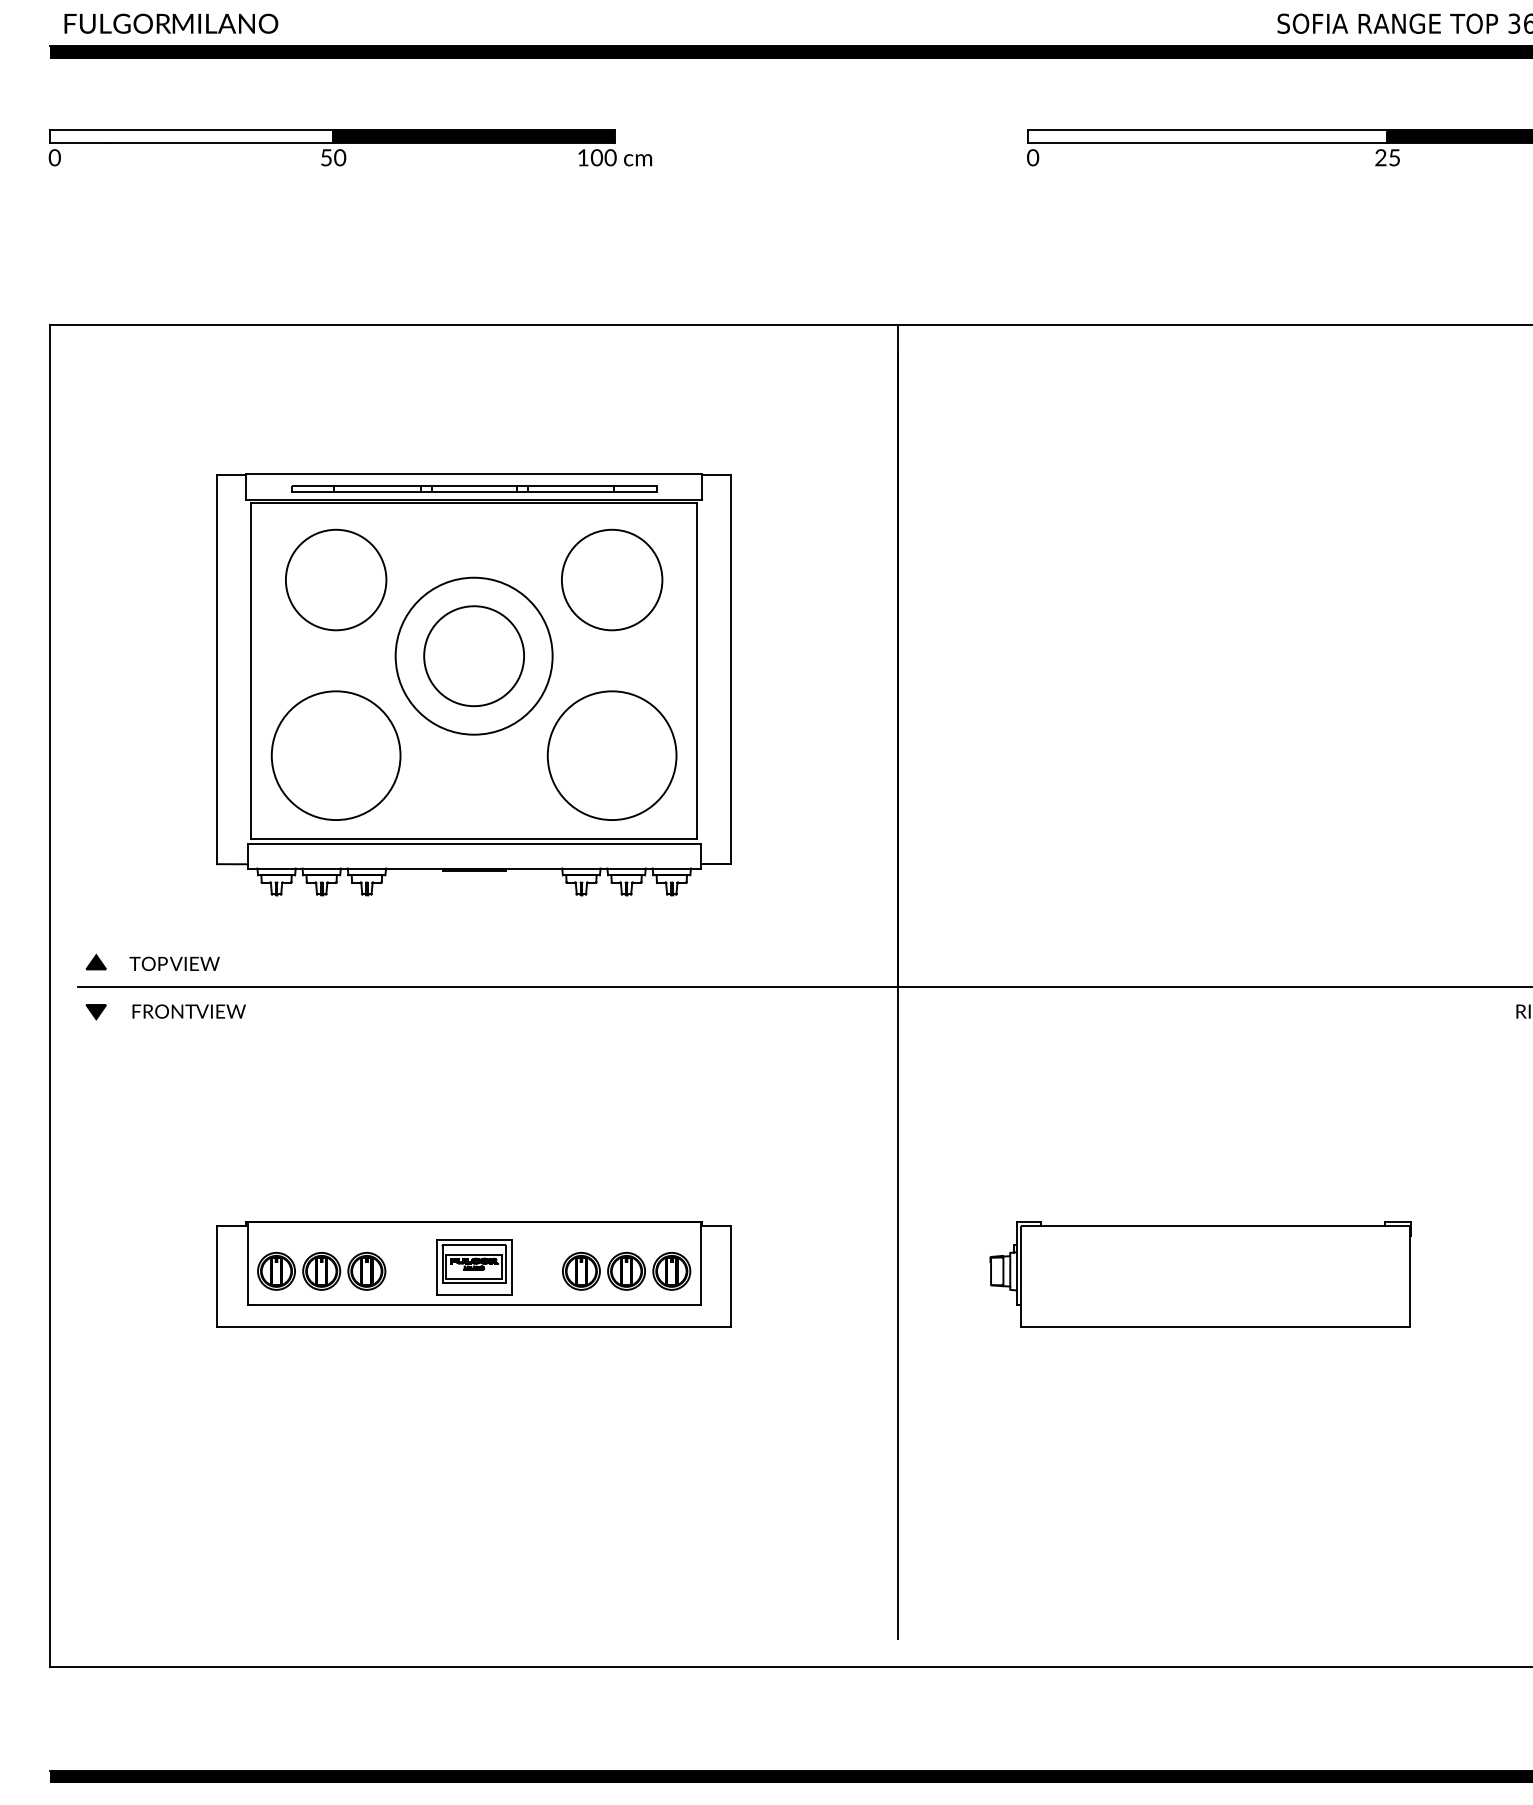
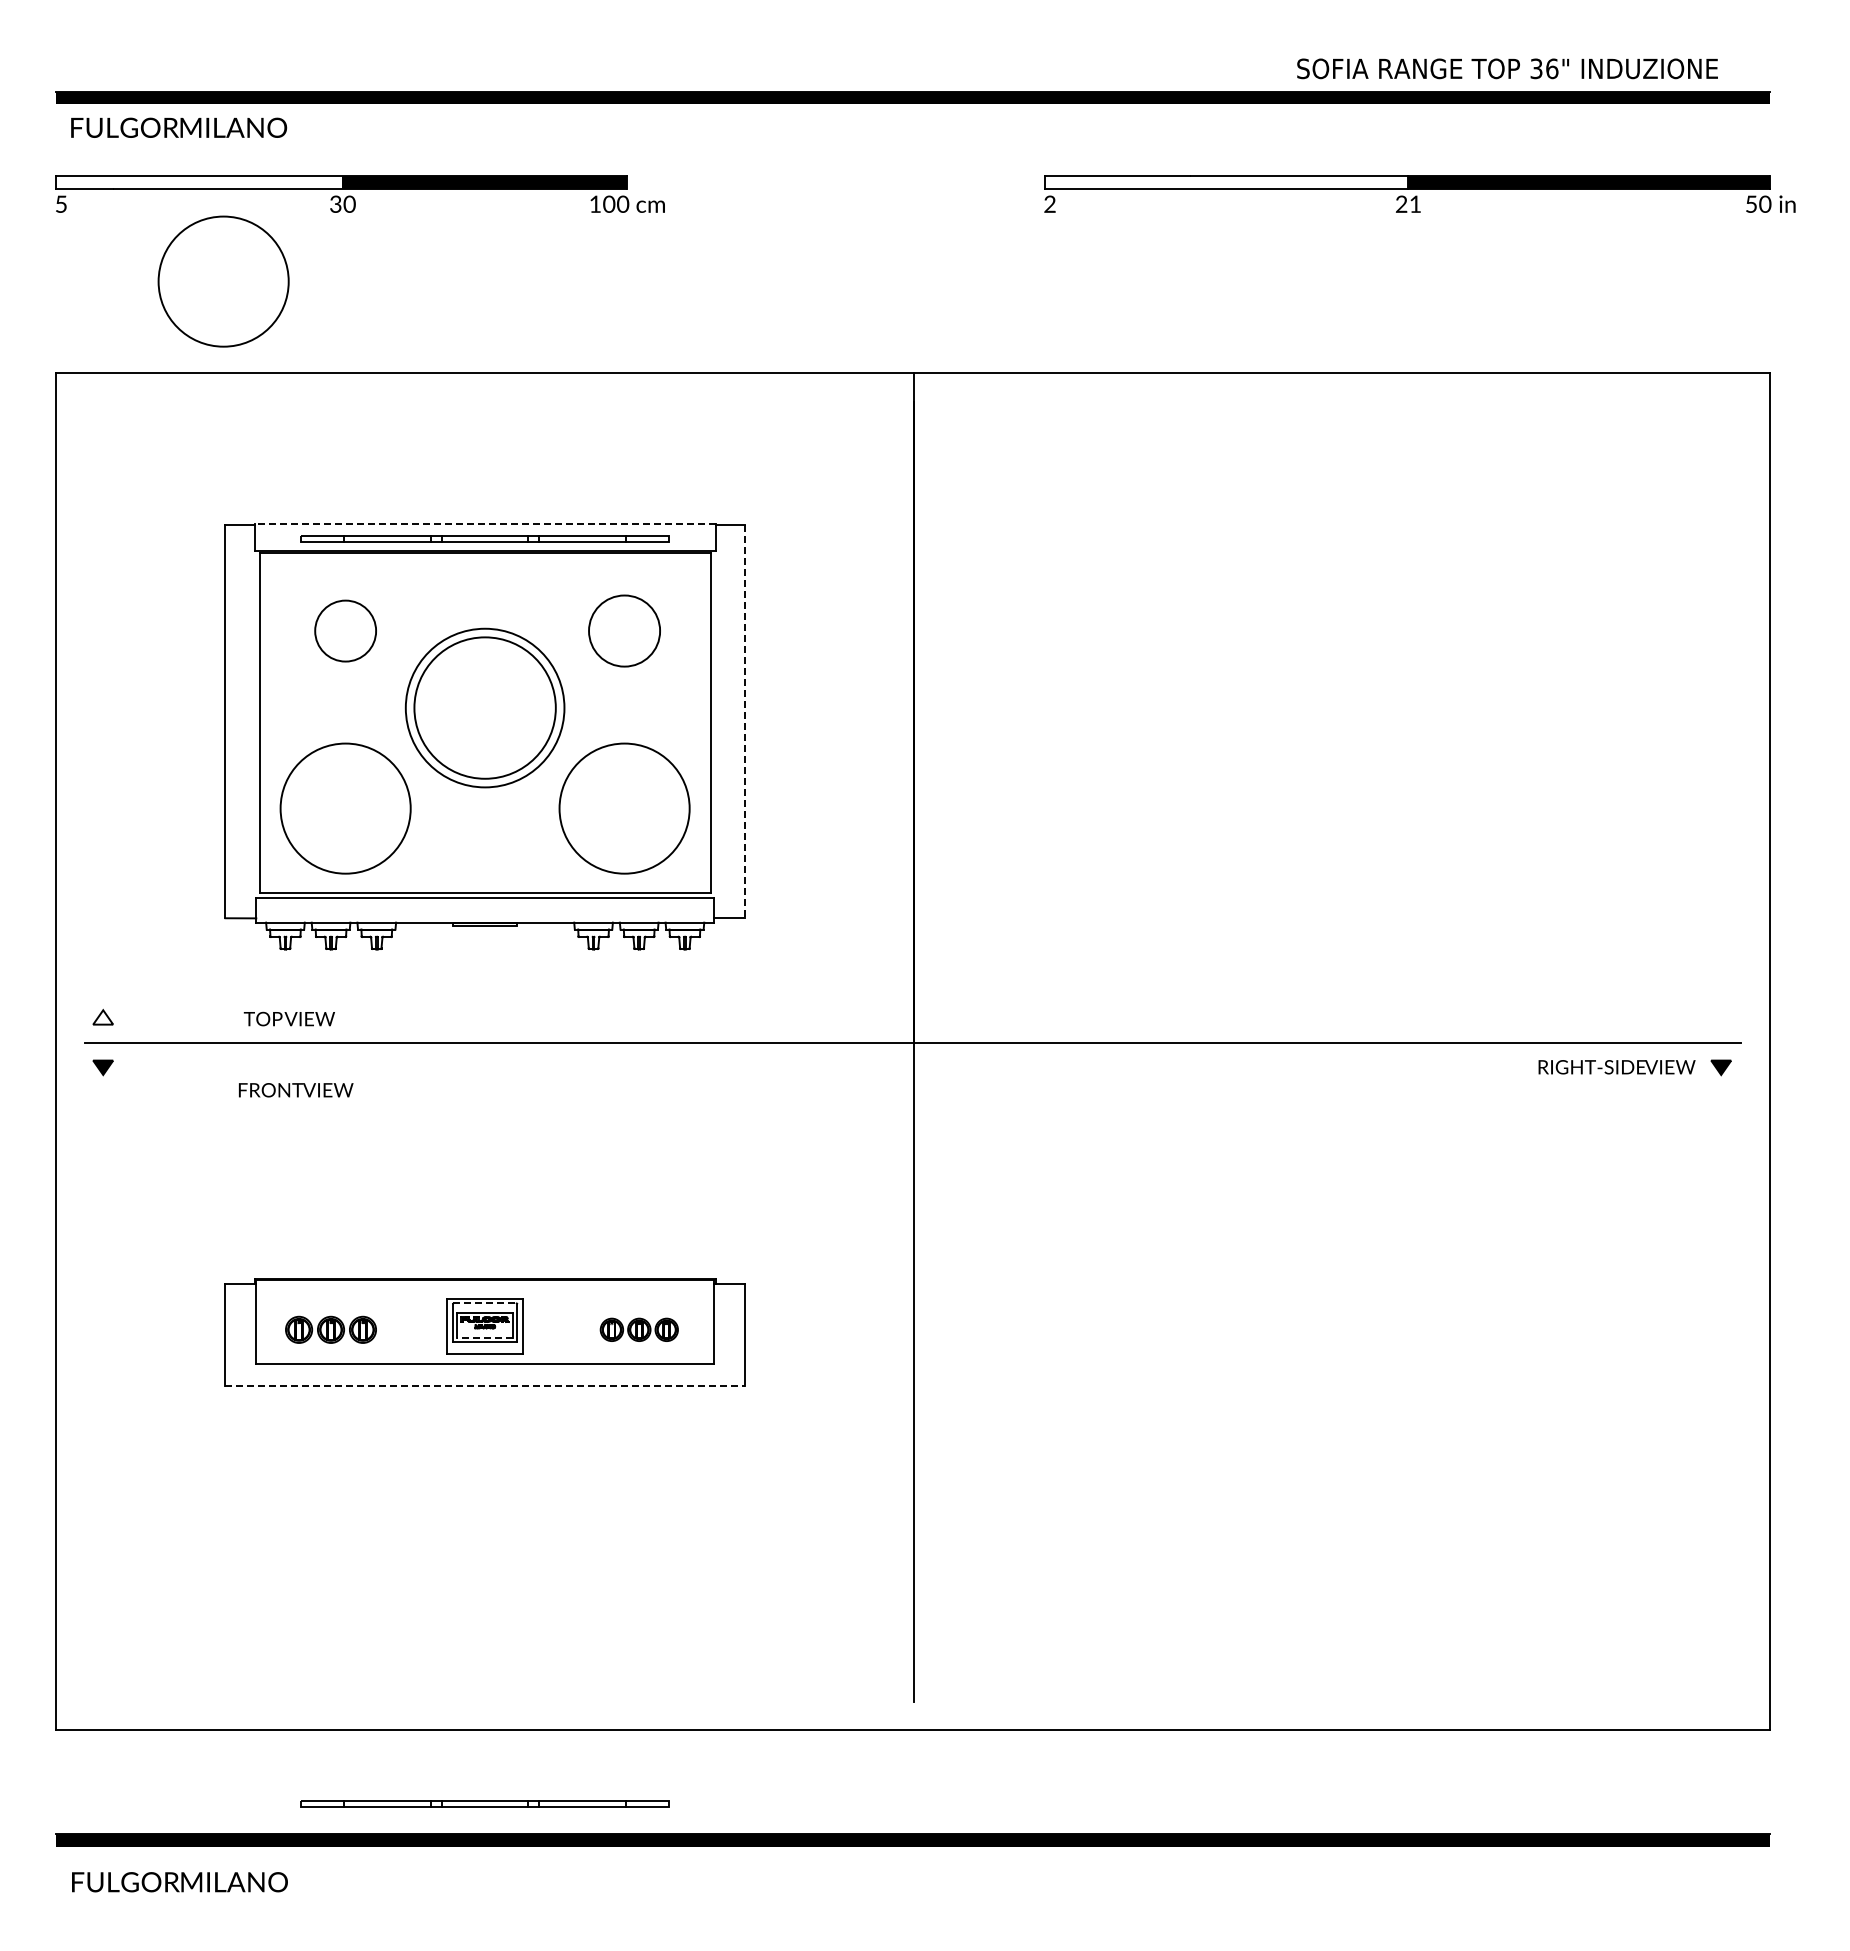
text: (171, 23) -> (179, 127), moved
text: (55, 156) -> (61, 203), 0 -> 5
text: (326, 156) -> (335, 203), 50 -> 30
text: (1394, 156) -> (1415, 203), 25 -> 21
text: (1032, 157) -> (1049, 204), 0 -> 2
circle: (215, 234) -> (223, 281), added
line: (474, 474) -> (485, 524), solid -> dashed
circle: (335, 579) -> (345, 630), size x0.6
circle: (612, 579) -> (624, 630), size x0.7
circle: (473, 655) -> (484, 707), size x1.4
line: (730, 669) -> (744, 721), solid -> dashed
fill: (96, 962) -> (103, 1017), removed
text: (173, 963) -> (288, 1018), moved
text: (189, 1011) -> (296, 1090), moved
line: (474, 1245) -> (485, 1303), solid -> dashed
part: (321, 1271) -> (330, 1329), size x0.7
part: (626, 1271) -> (639, 1329), size x0.6
part: (1200, 1274) -> (1219, 1332), removed
line: (473, 1278) -> (484, 1337), solid -> dashed
line: (474, 1327) -> (485, 1386), solid -> dashed
part: (473, 1740) -> (484, 1803), added

